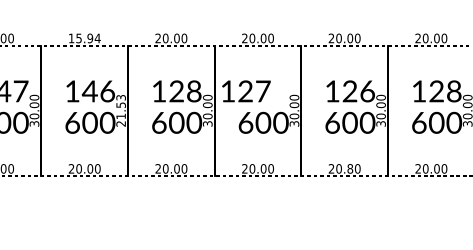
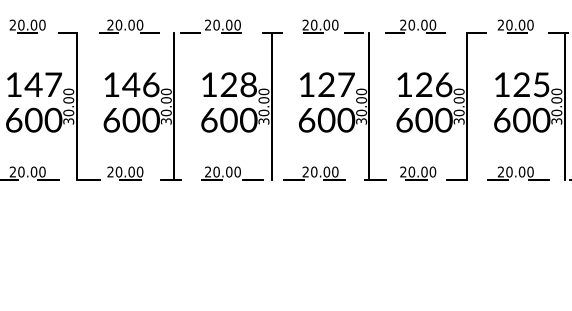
text: (84, 37) -> (125, 24), 15.94 -> 20.00
text: (246, 91) -> (327, 84), moved
text: (454, 91) -> (541, 84), 128 -> 125
text: (120, 110) -> (165, 106), 21.53 -> 30.00
text: (350, 169) -> (424, 172), 20.80 -> 20.00

